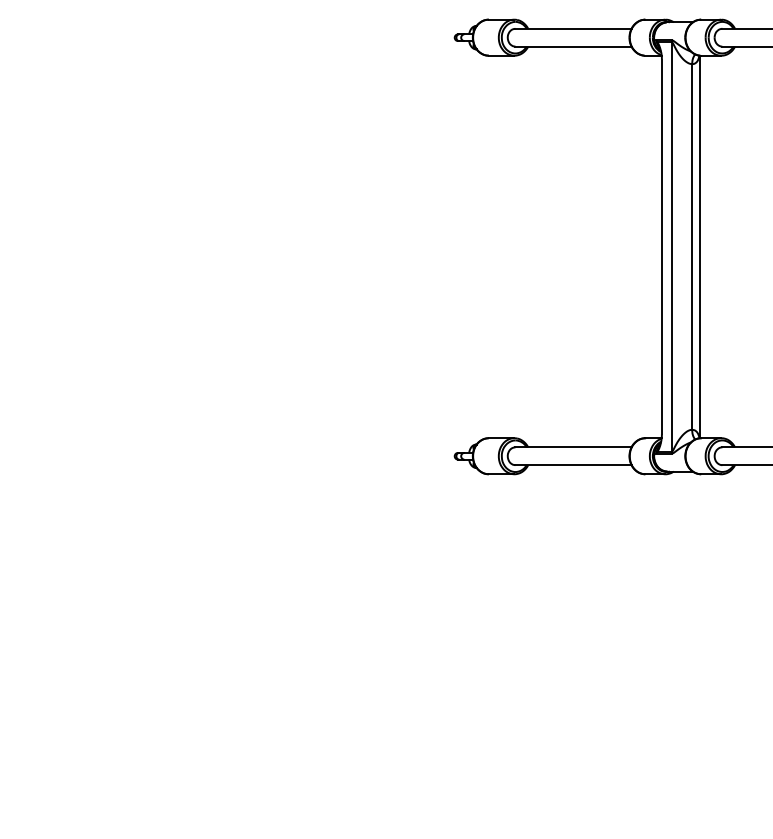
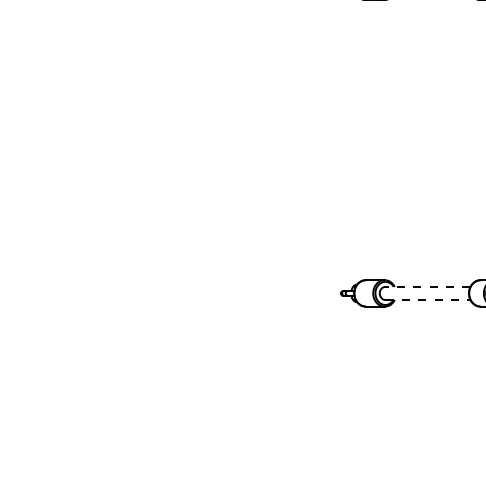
line: (572, 447) -> (427, 287), solid -> dashed
line: (574, 465) -> (428, 300), solid -> dashed

